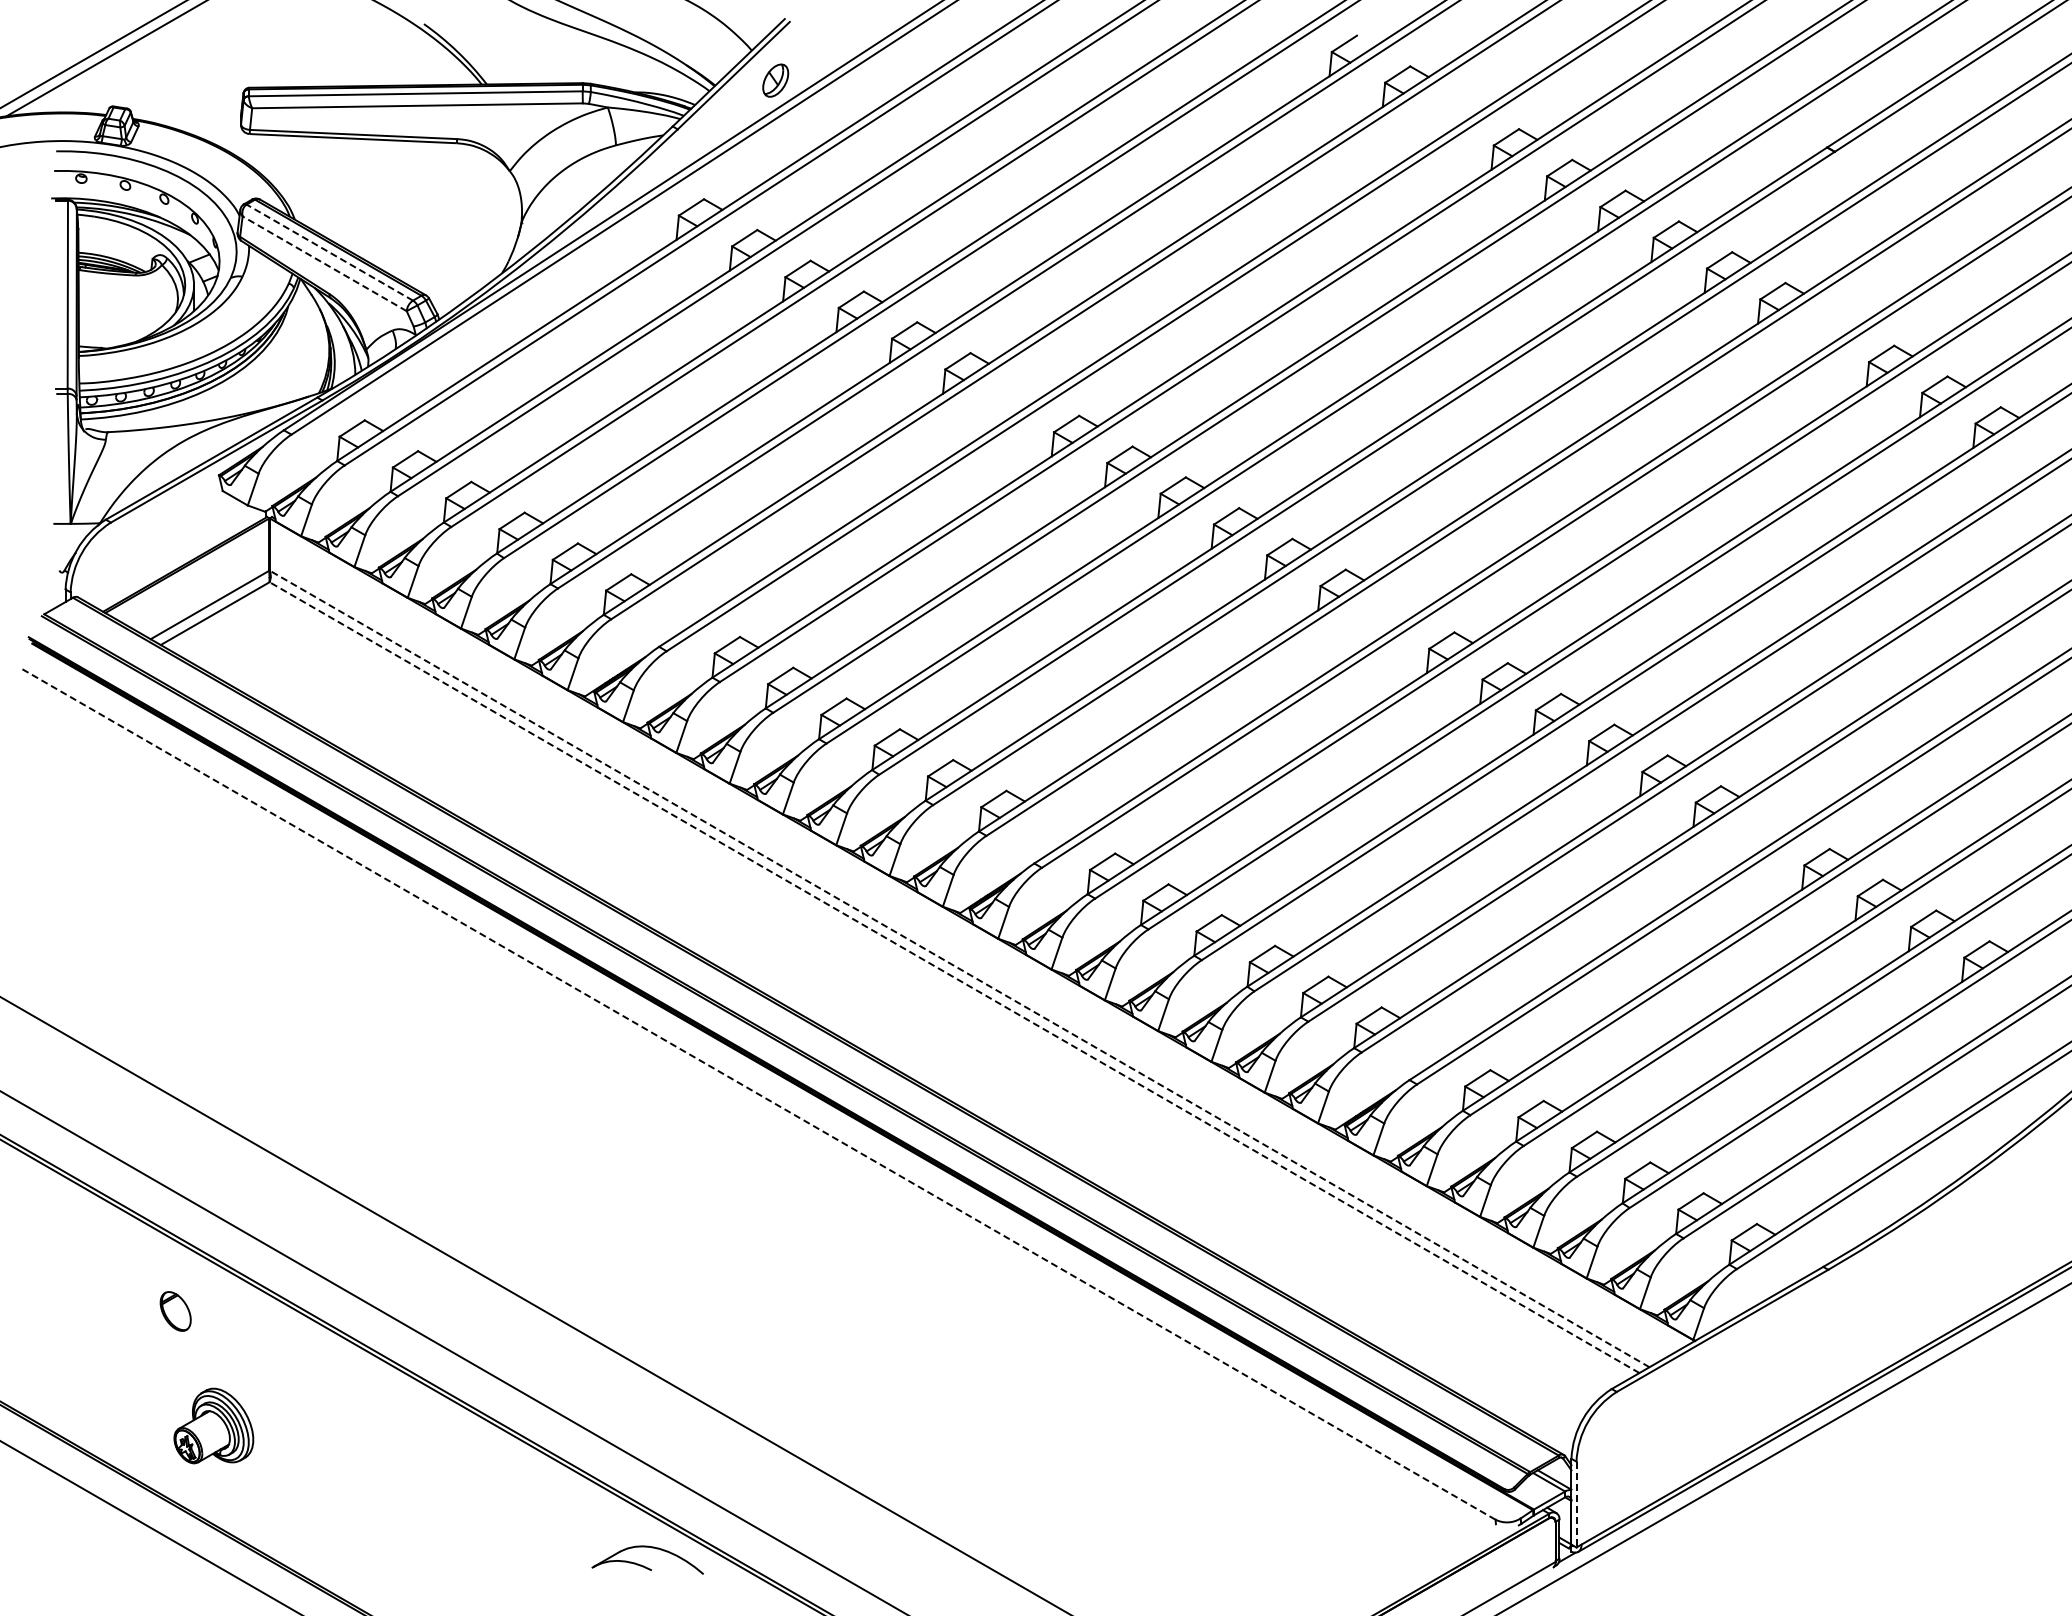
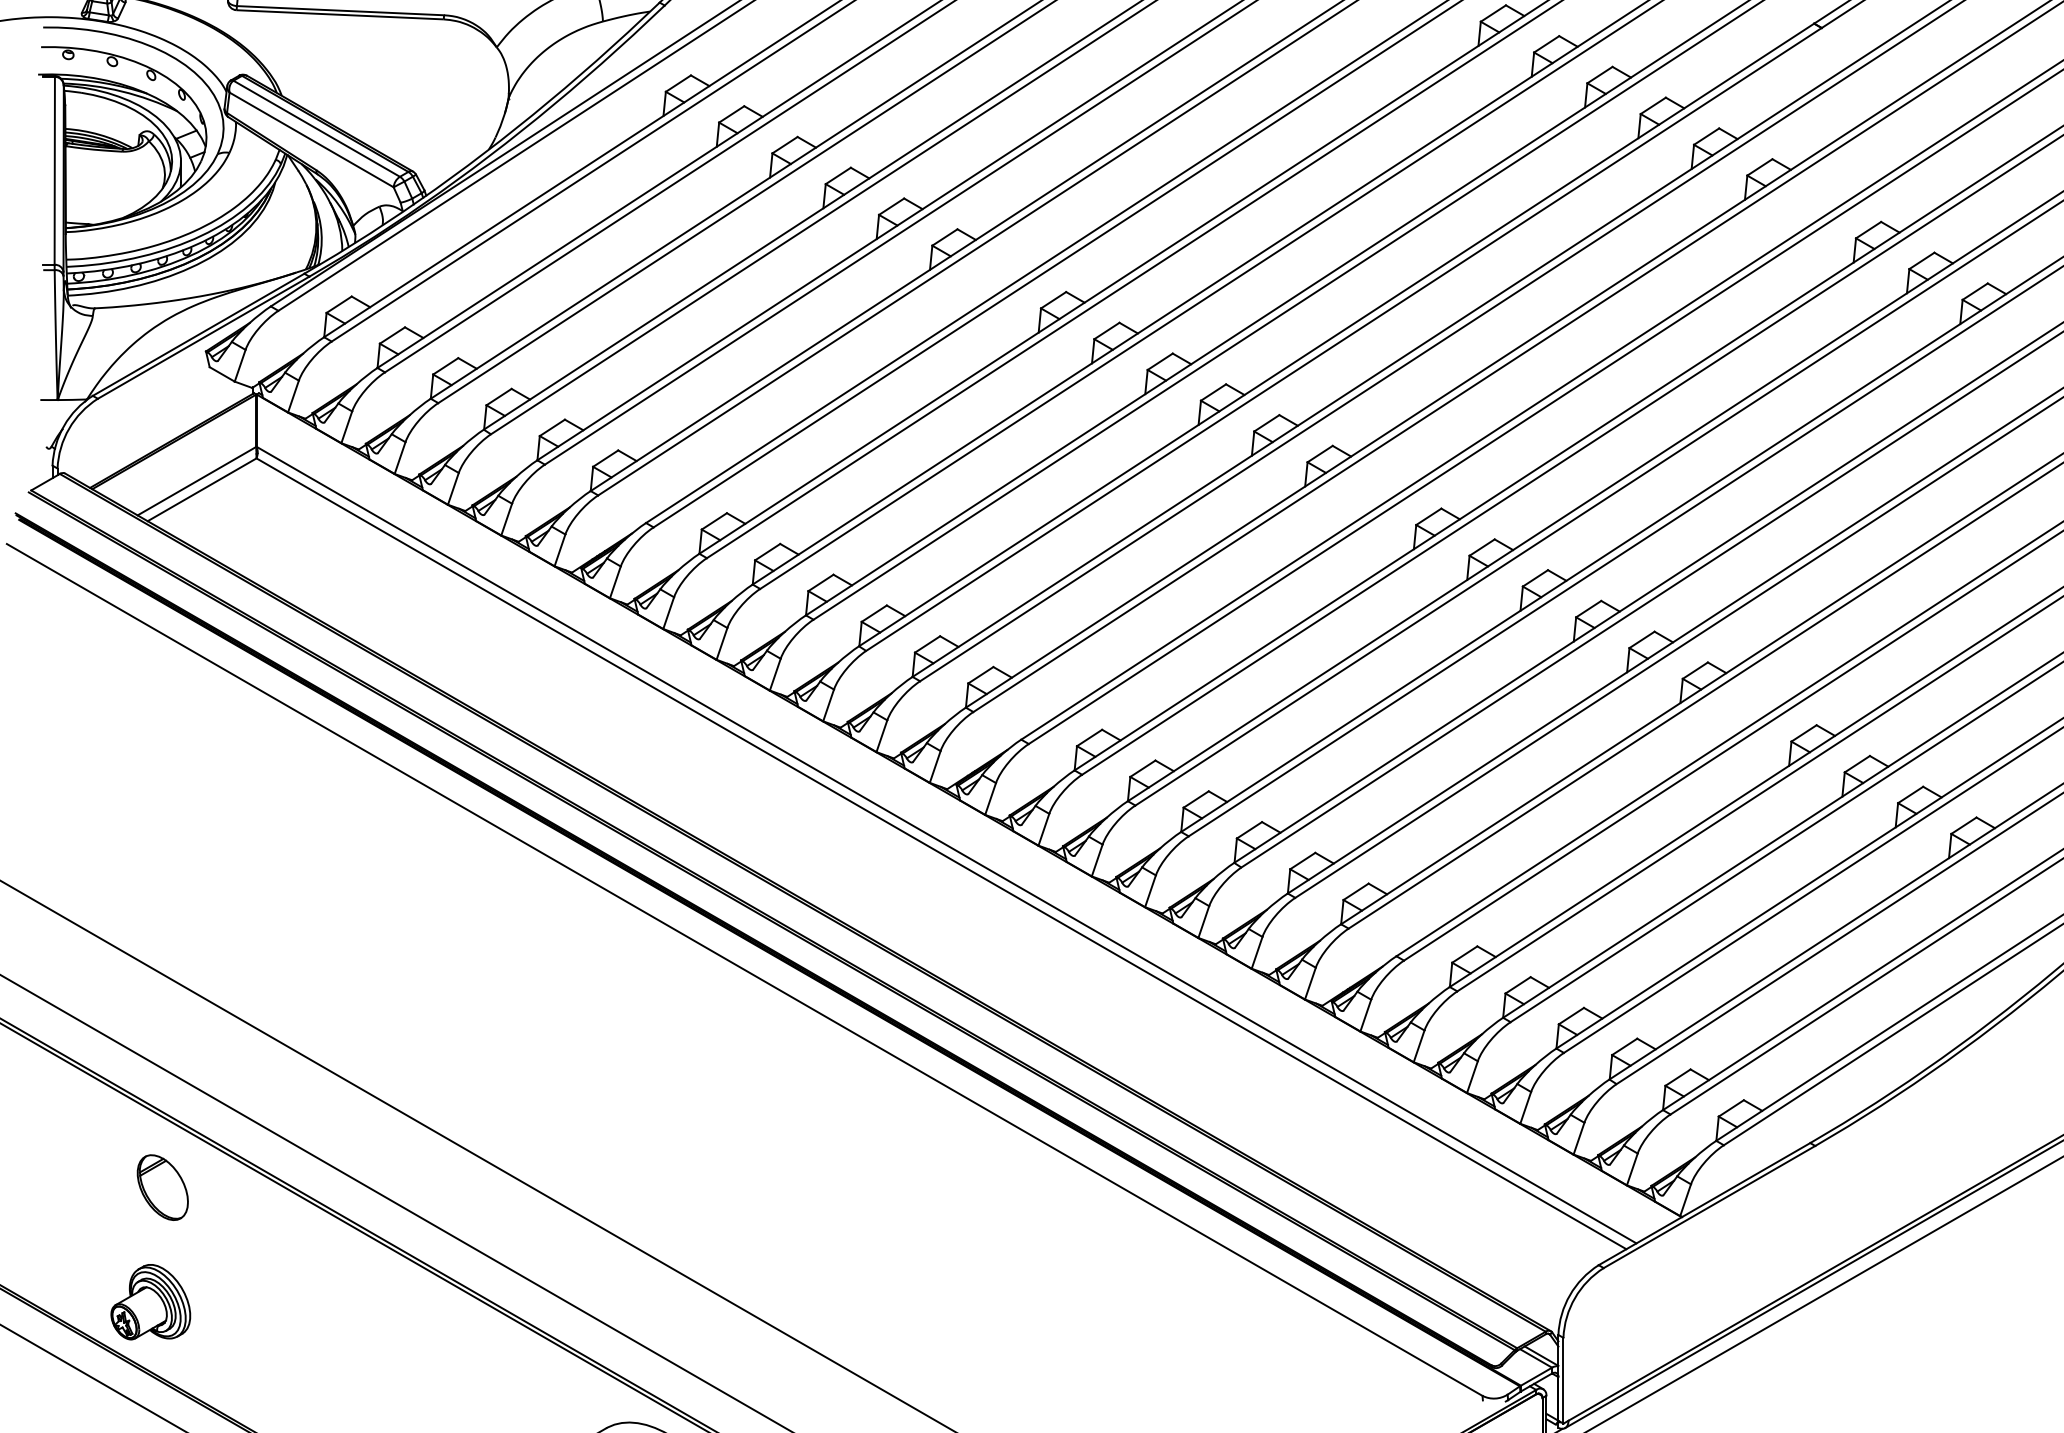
line: (329, 252) -> (316, 128), dashed -> solid
line: (324, 263) -> (311, 139), dashed -> solid
line: (959, 968) -> (946, 844), dashed -> solid
line: (954, 977) -> (941, 853), dashed -> solid
line: (757, 1093) -> (744, 969), dashed -> solid
part: (175, 1311) -> (162, 1187), size x1.67
part: (213, 1425) -> (150, 1301), moved
line: (1576, 1504) -> (1563, 1380), dashed -> solid

